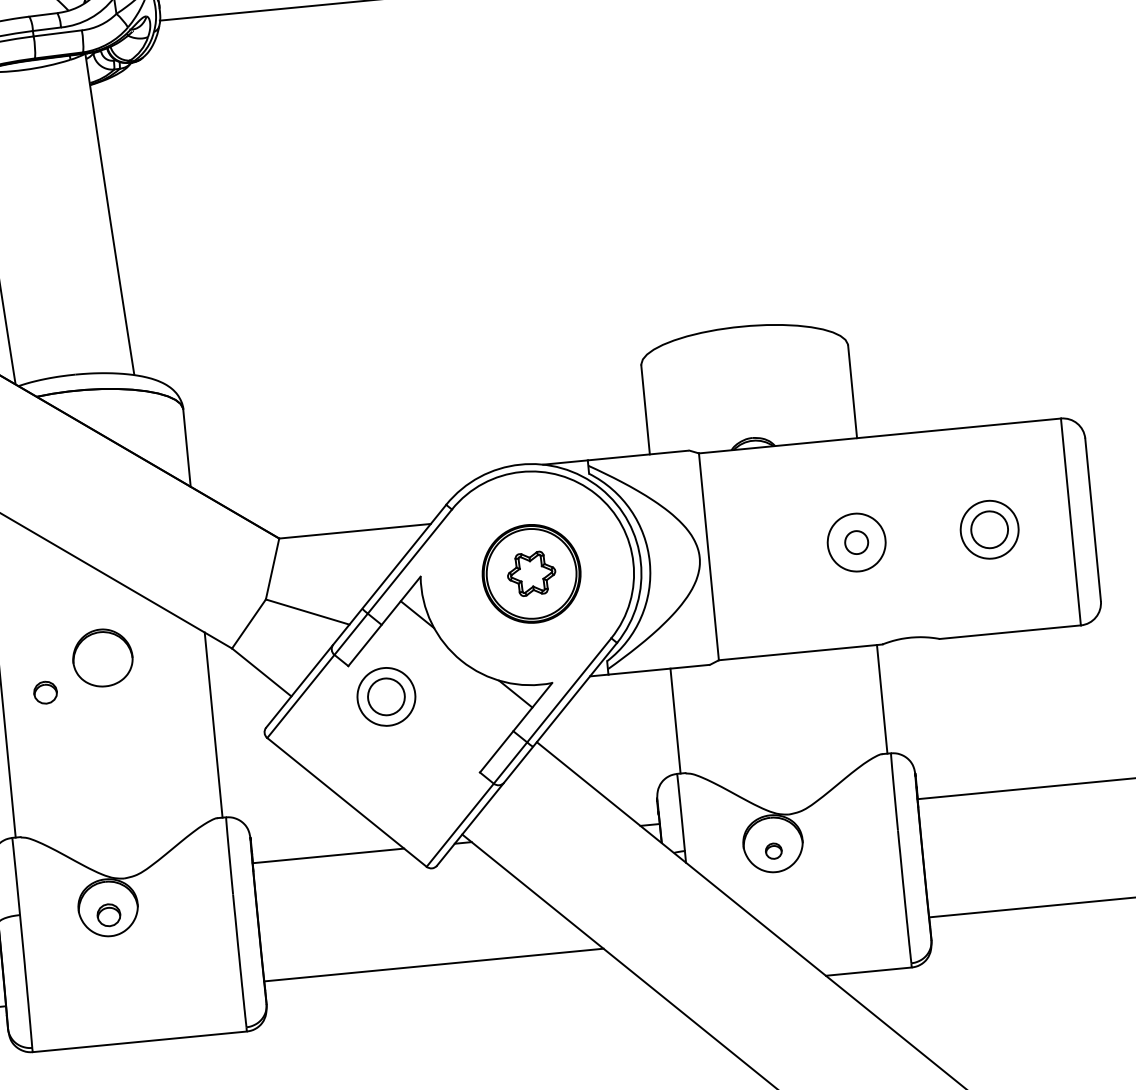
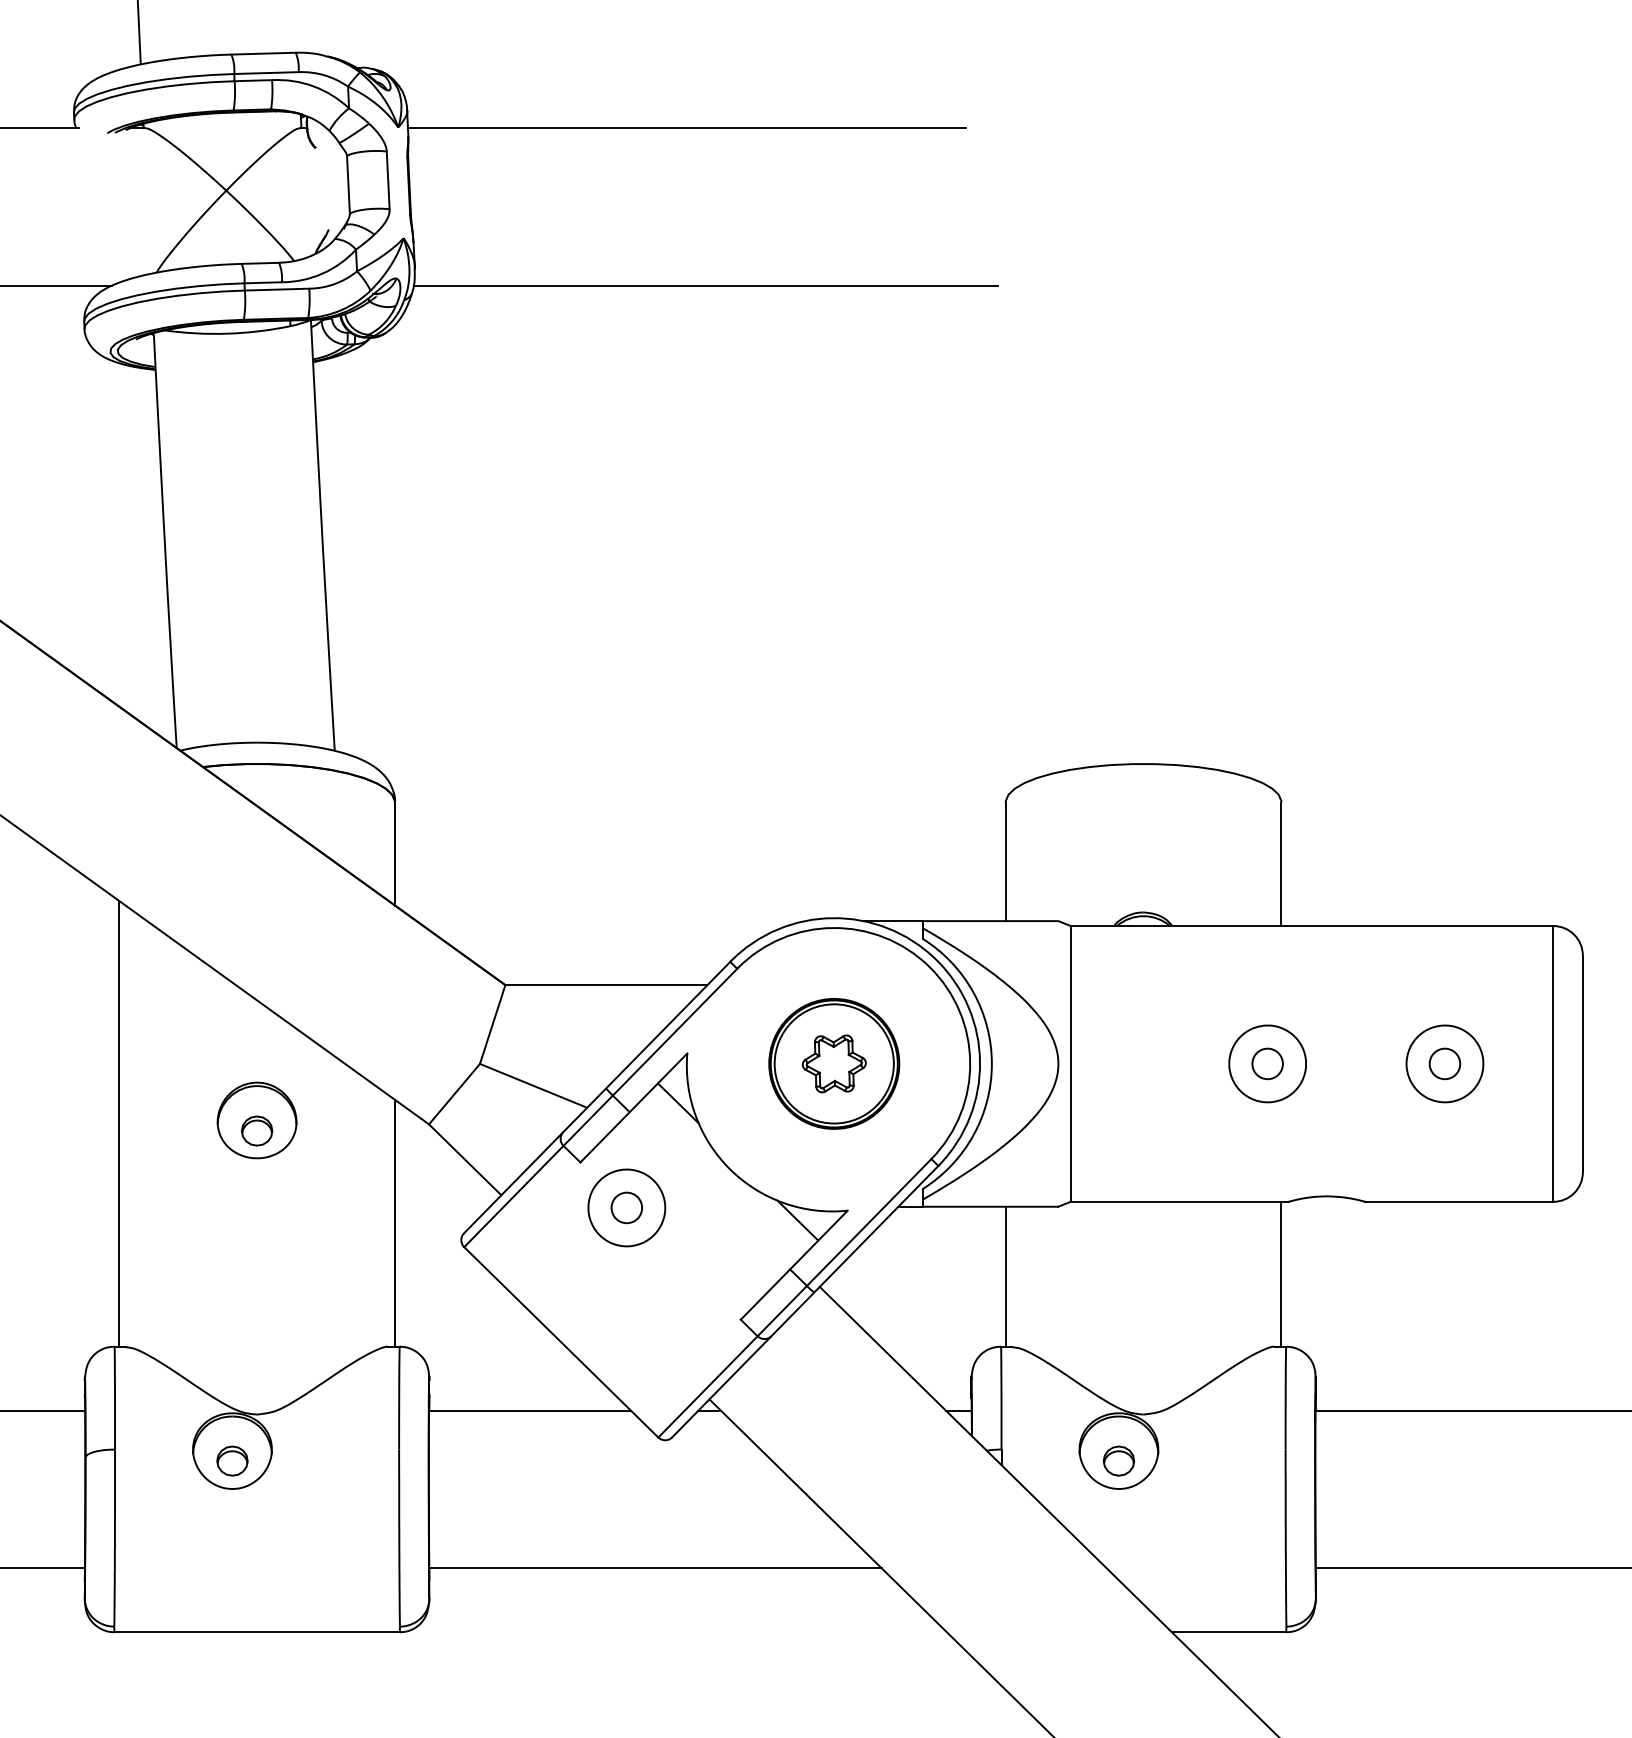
circle: (989, 529) -> (1444, 1063), size x0.62
part: (45, 692) -> (257, 1130), moved
circle: (386, 696) -> (626, 1207), size x0.62
part: (773, 850) -> (1118, 1460), size x1.43

